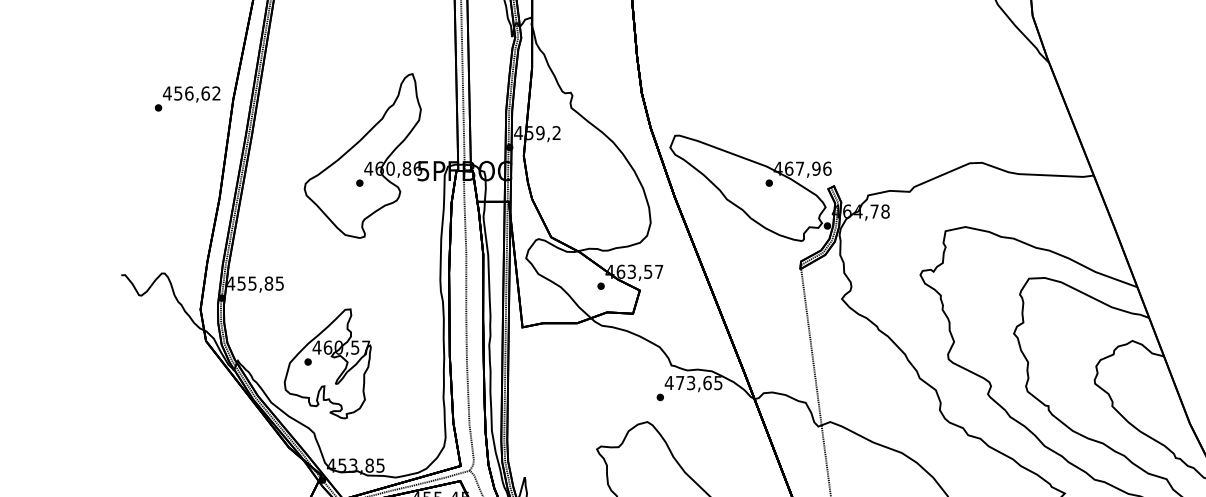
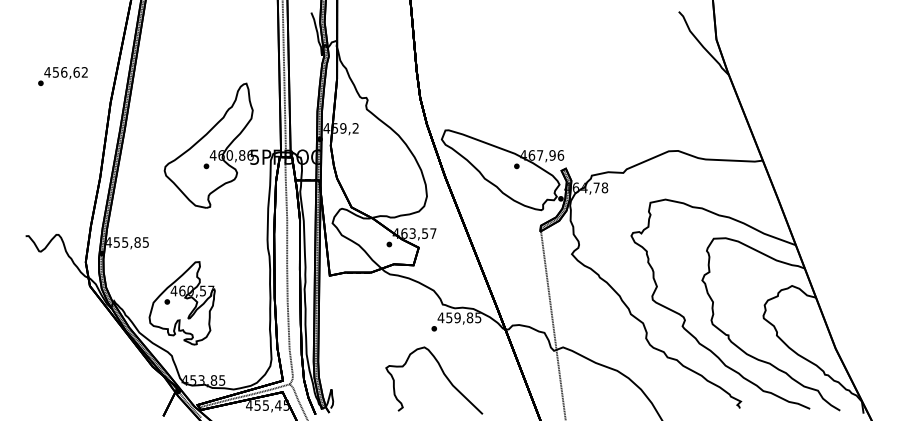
text: (187, 98) -> (62, 76), moved
text: (693, 382) -> (459, 317), 473,65 -> 459,85

